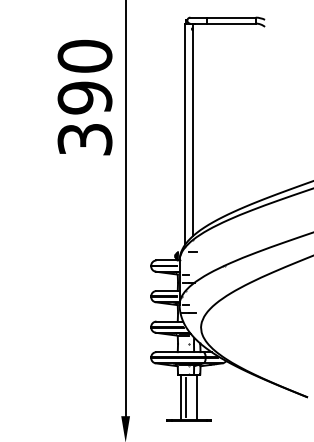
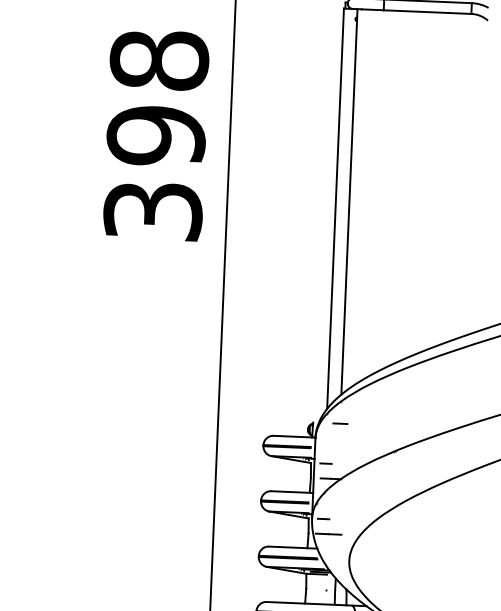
text: (84, 55) -> (158, 58), 390 -> 398

